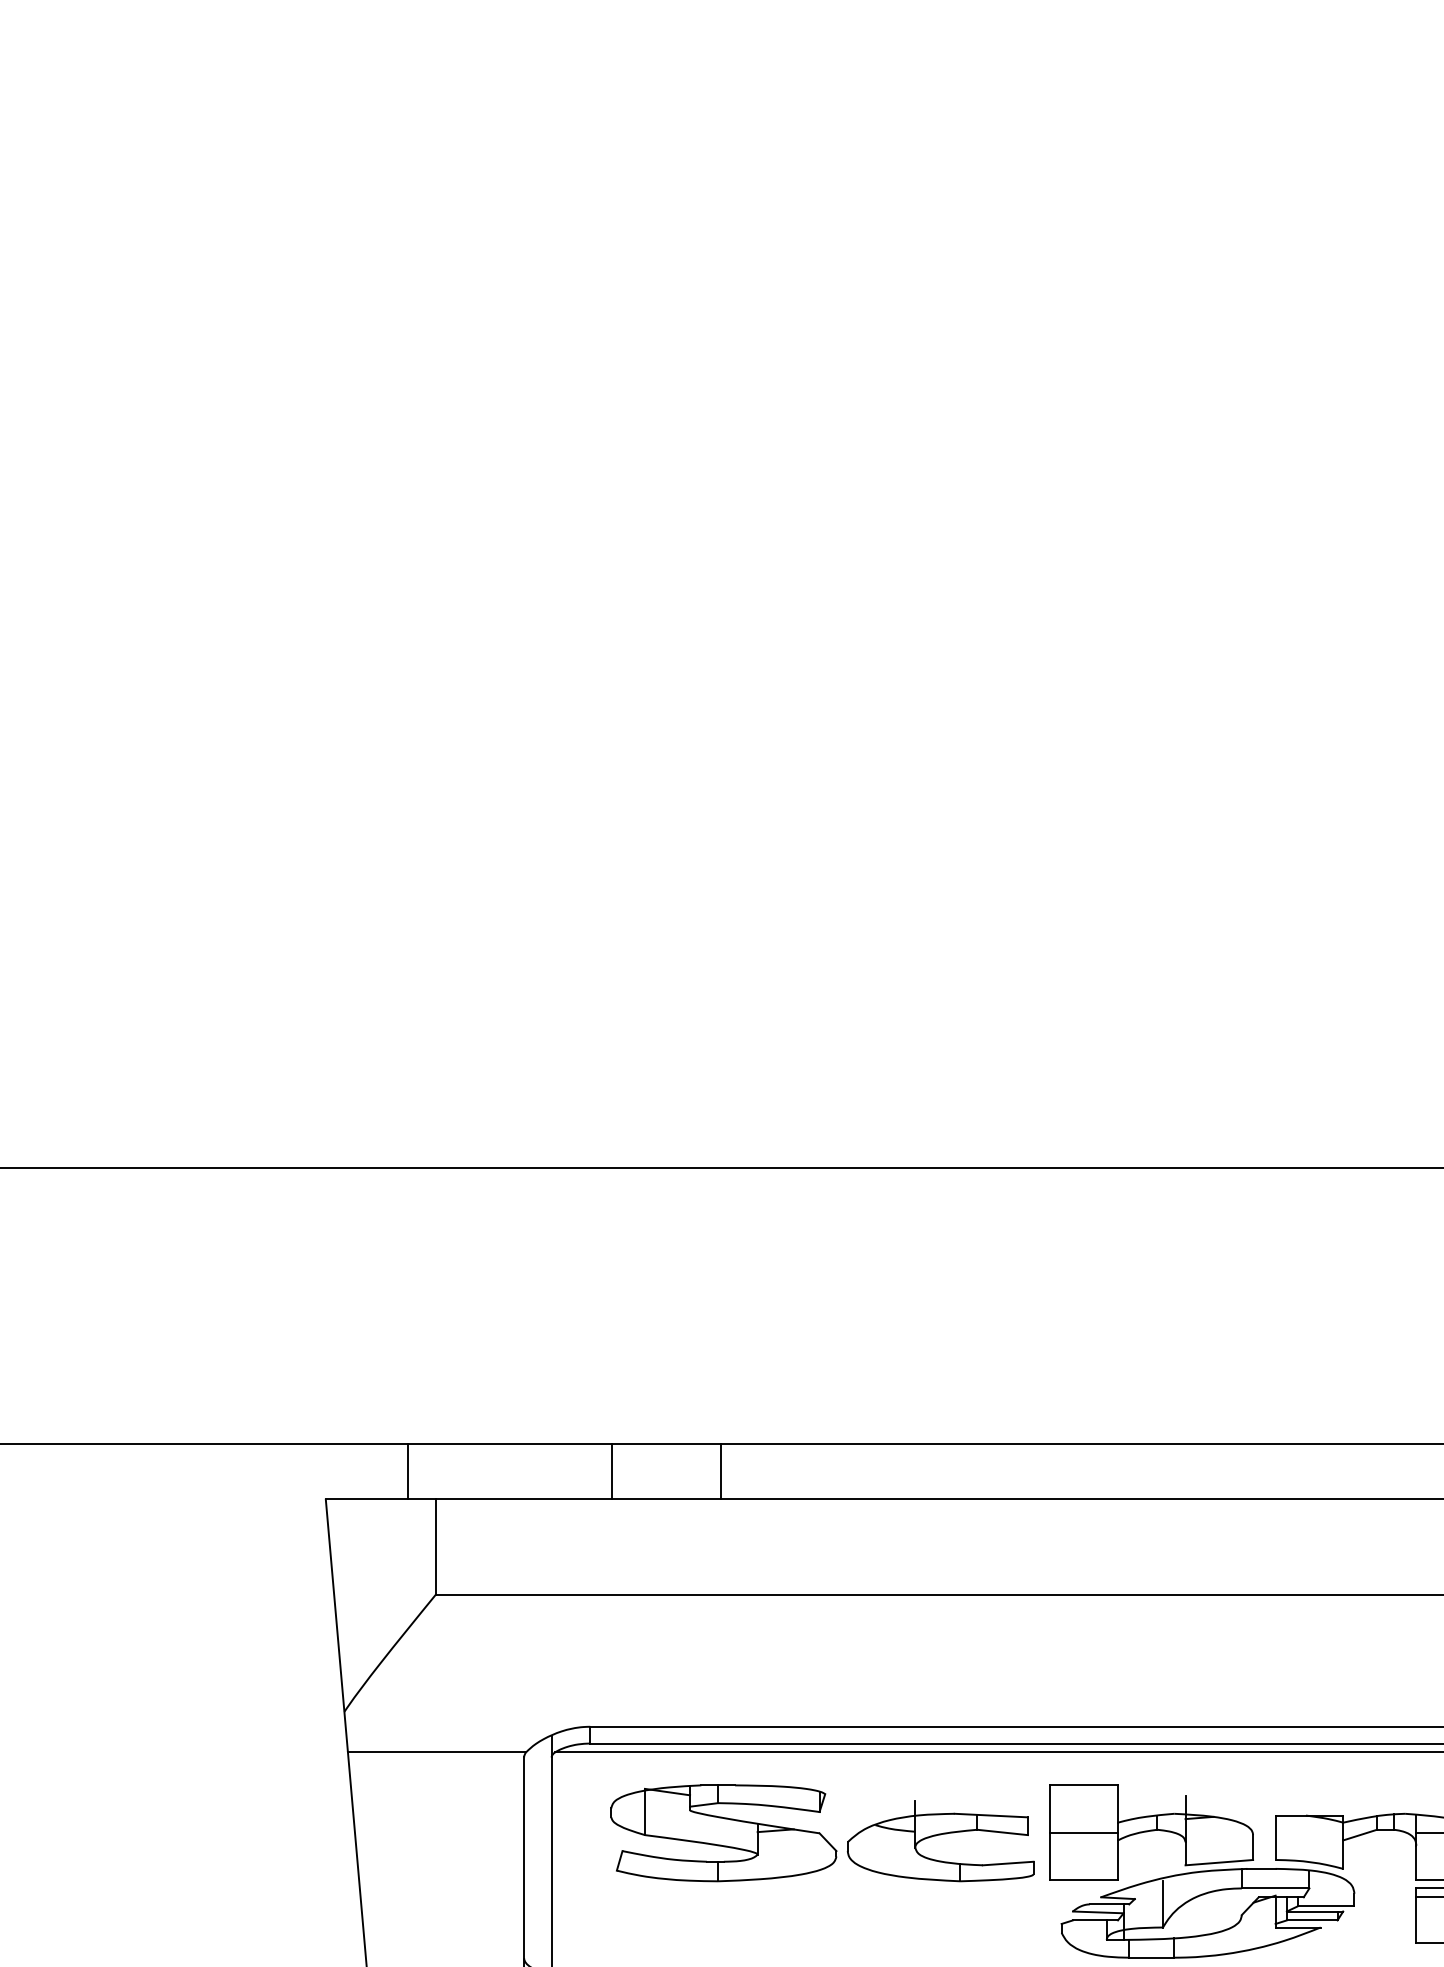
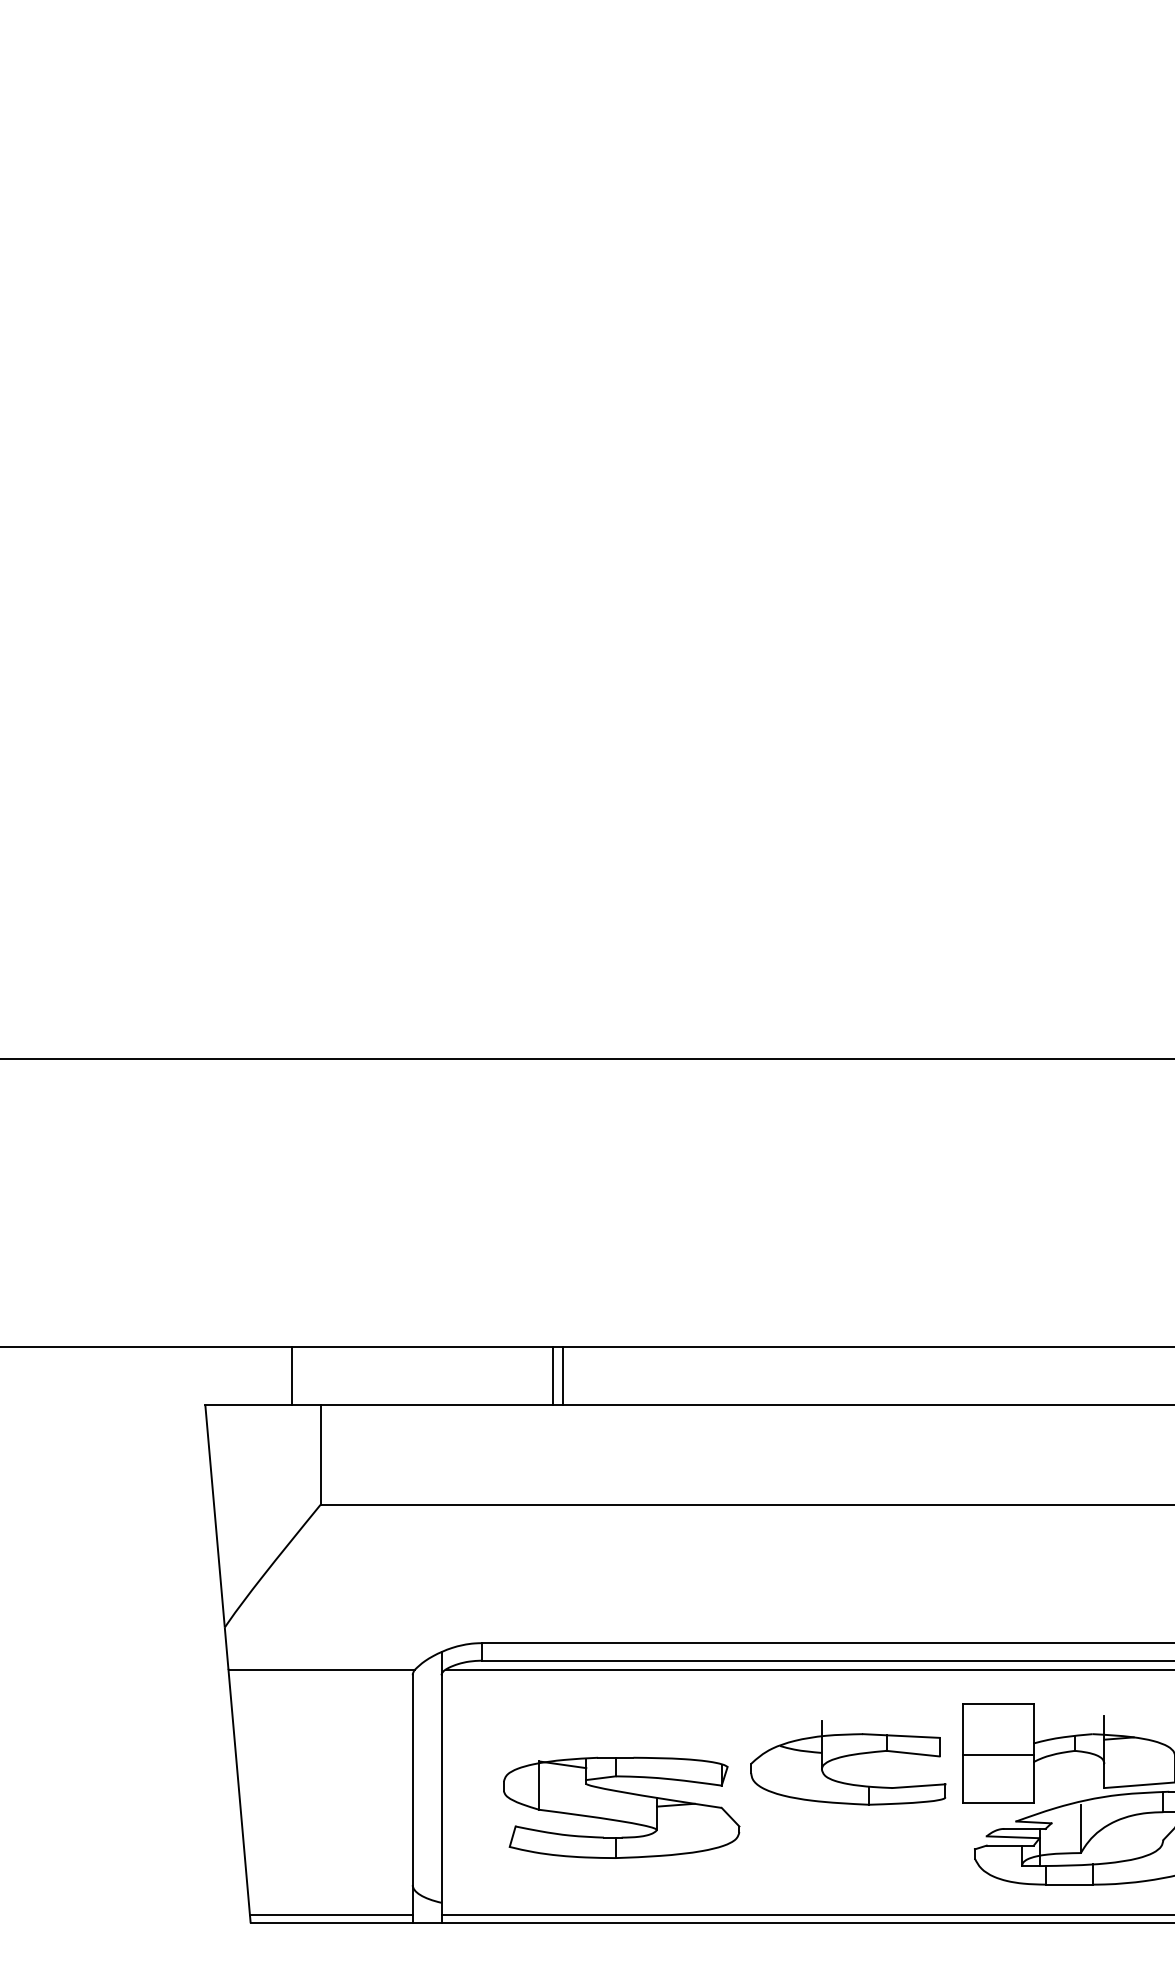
line: (611, 1470) -> (552, 1375), moved
line: (721, 1470) -> (563, 1375), moved
part: (723, 1833) -> (621, 1808), moved

